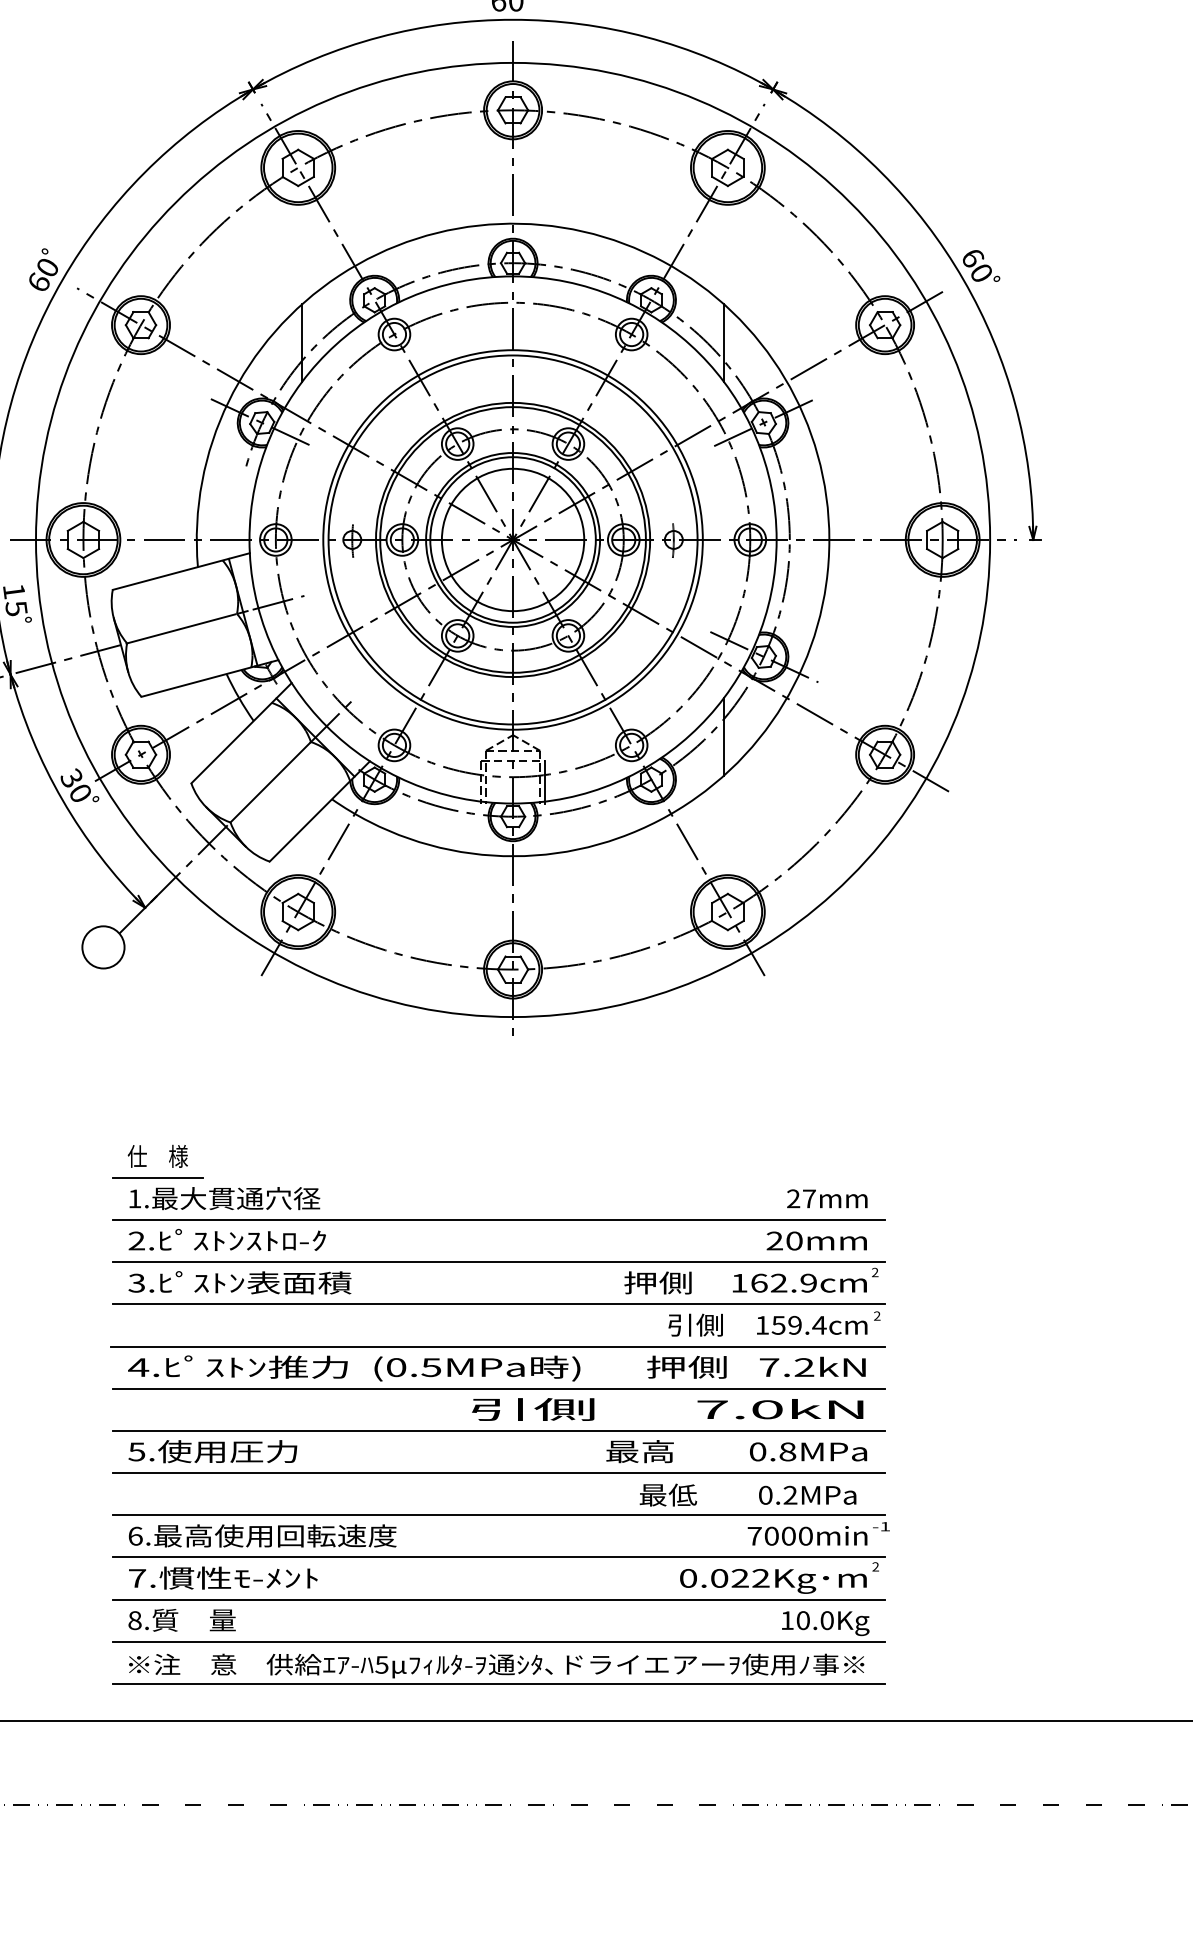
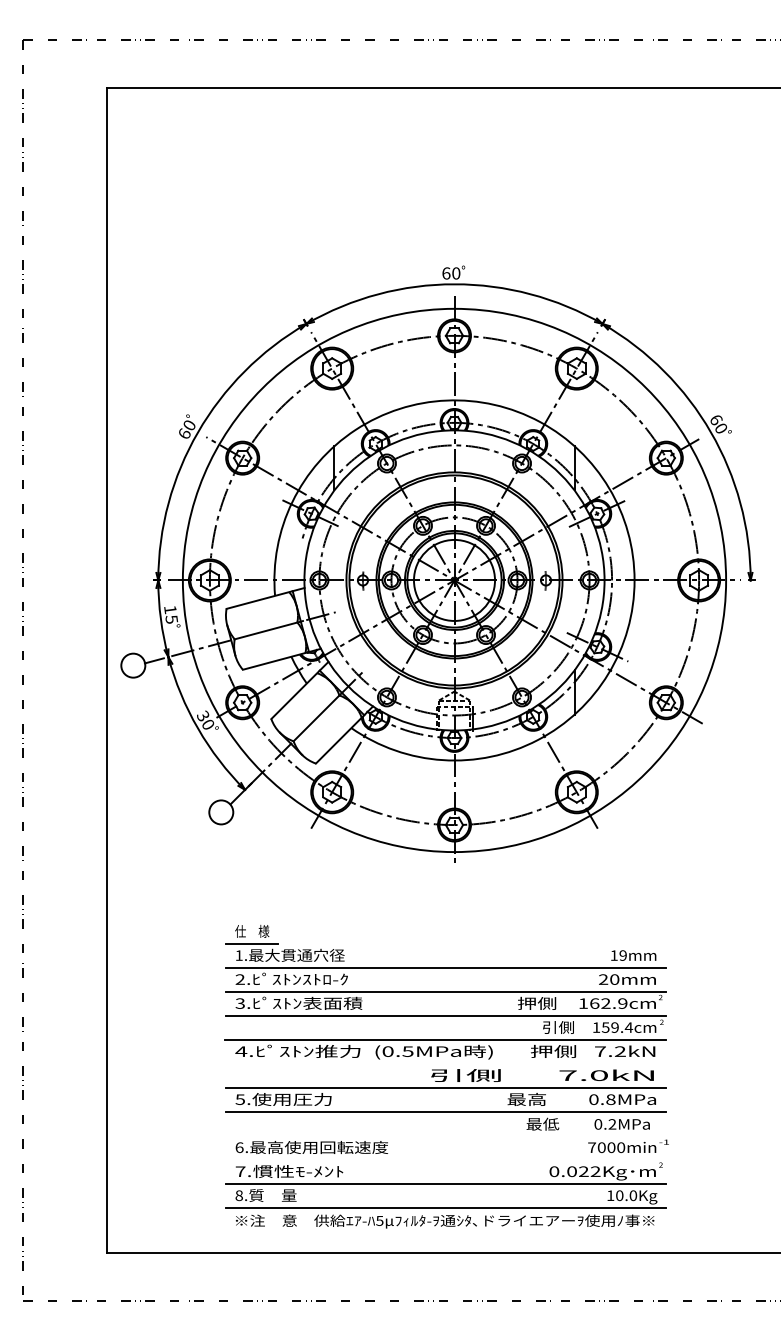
text: (801, 1198) -> (618, 955), 27mm -> 19mm
line: (499, 1388) -> (446, 1063), removed
line: (499, 1514) -> (446, 1135), removed
line: (499, 1557) -> (446, 1159), removed
line: (499, 1683) -> (446, 1231), removed

